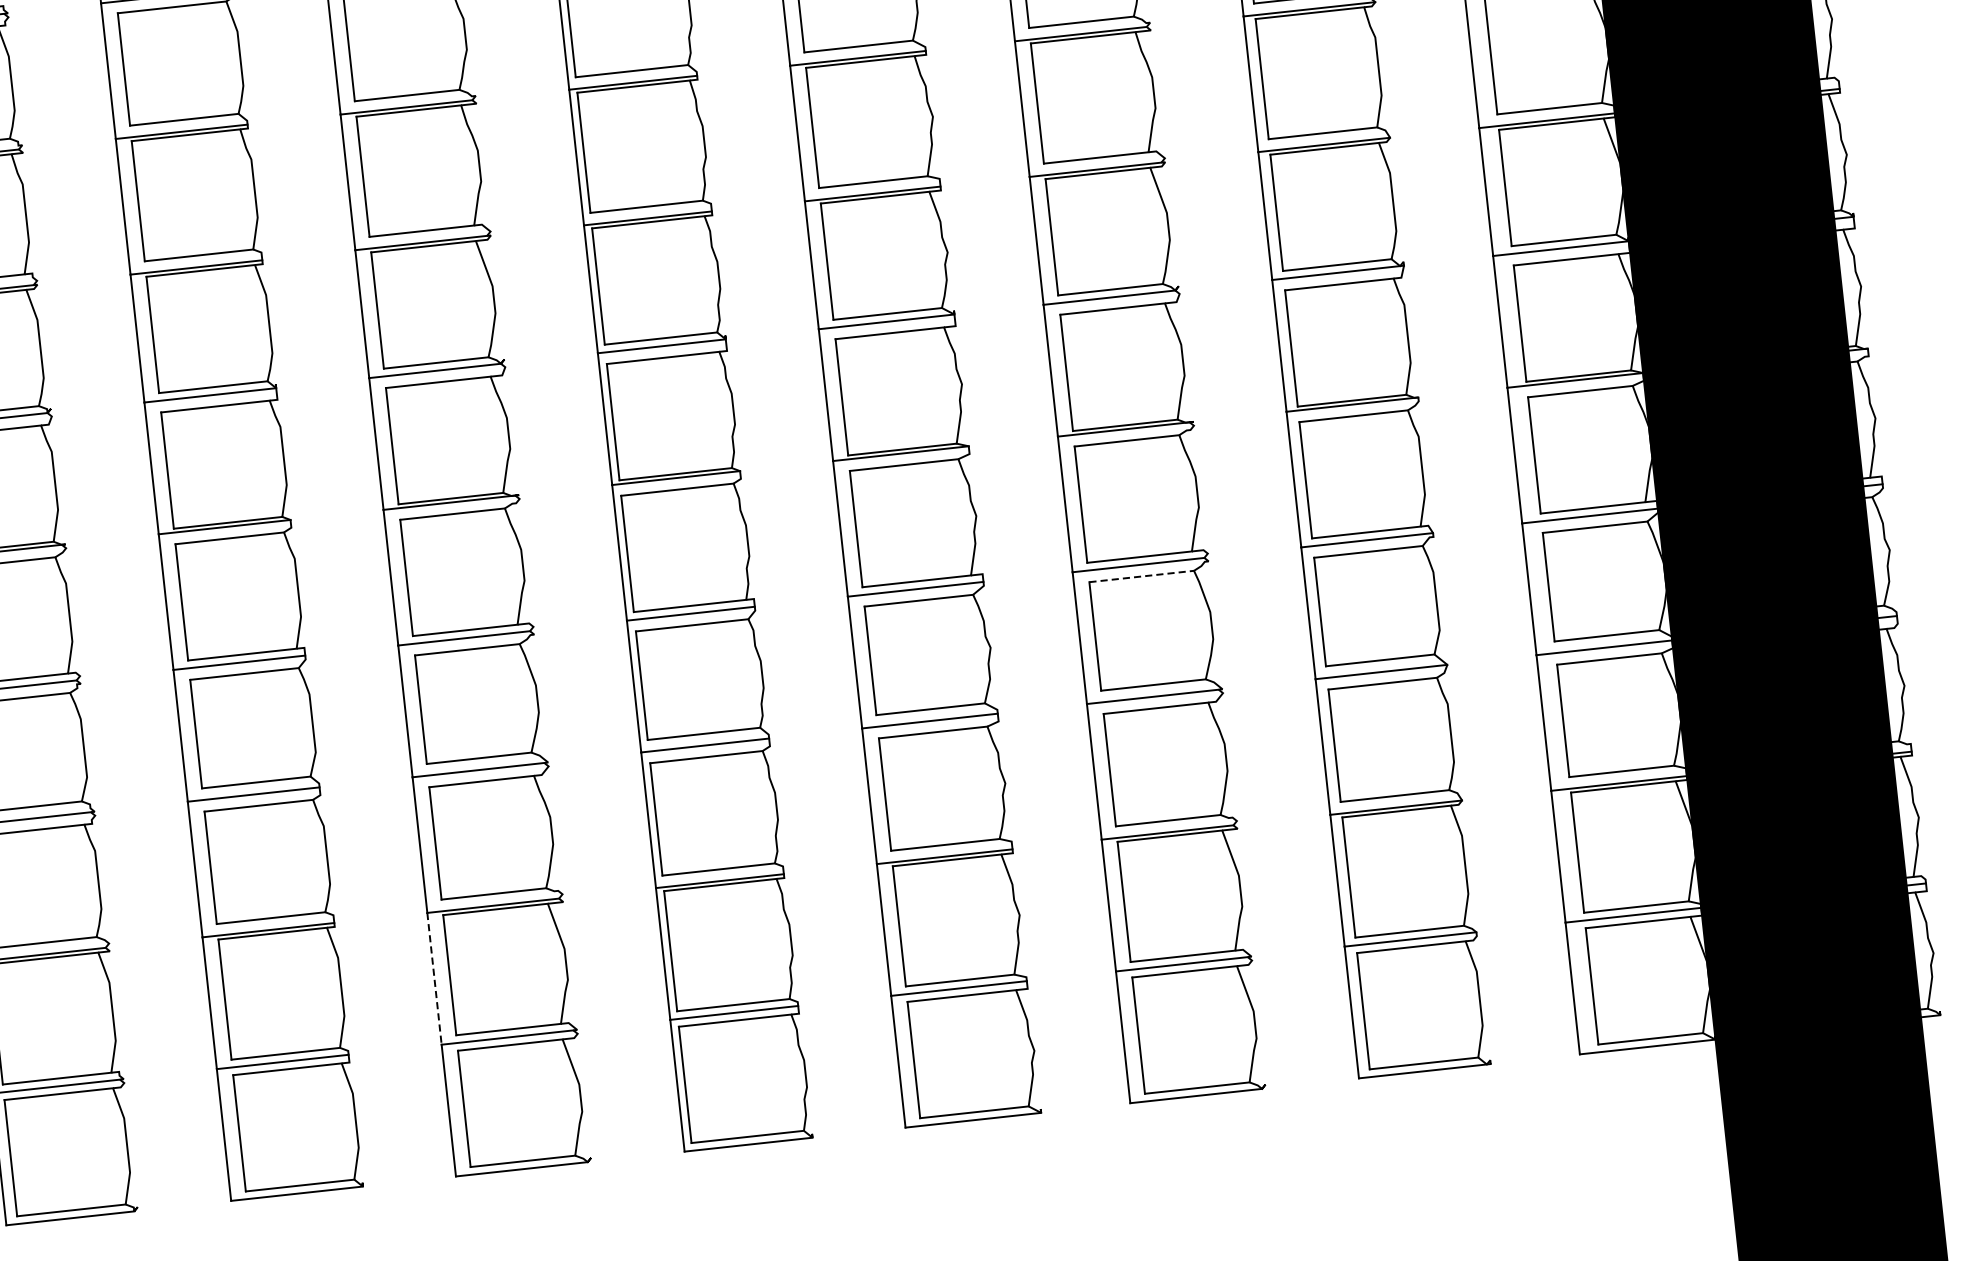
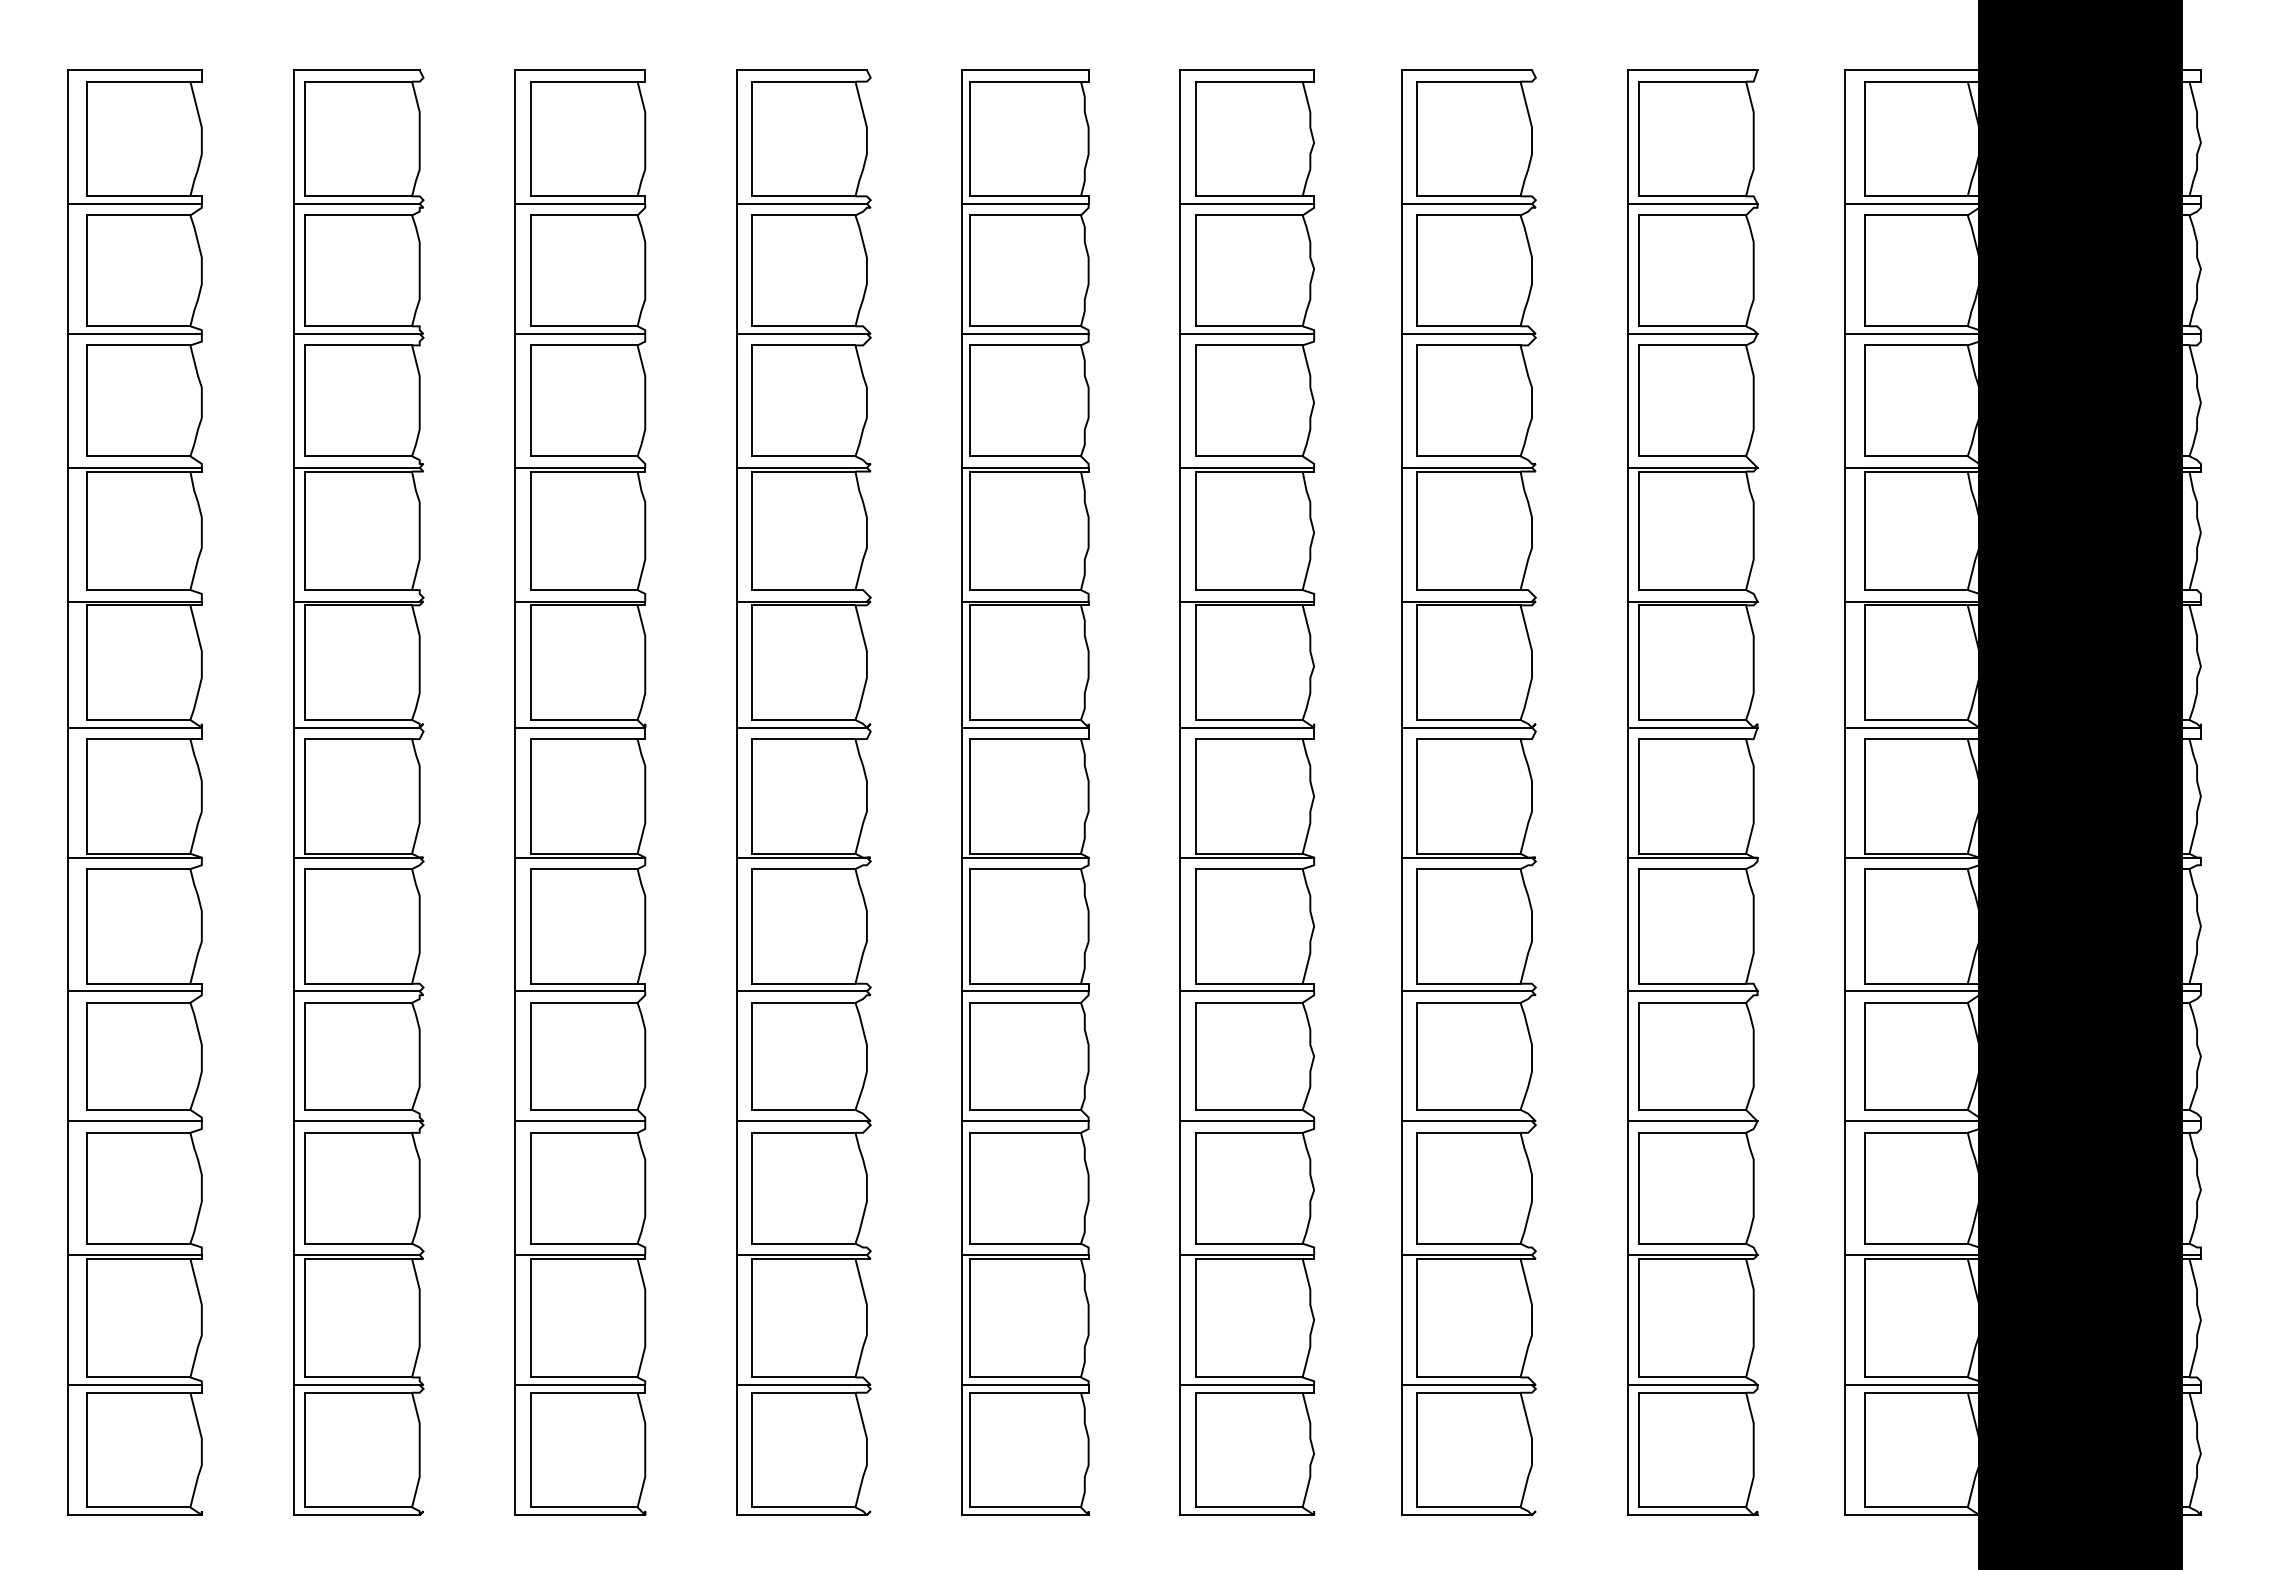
line: (1141, 576) -> (1468, 1002), dashed -> solid
line: (434, 979) -> (736, 1320), dashed -> solid

